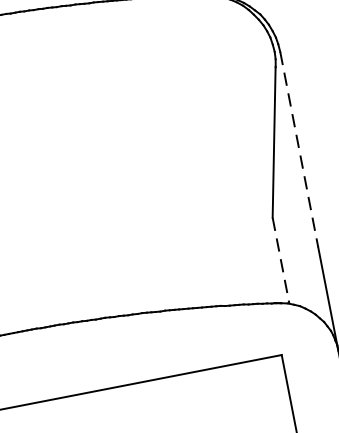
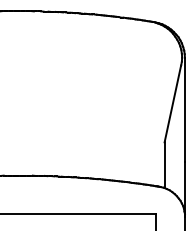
line: (298, 150) -> (184, 110), dashed -> solid
line: (280, 261) -> (164, 165), dashed -> solid

